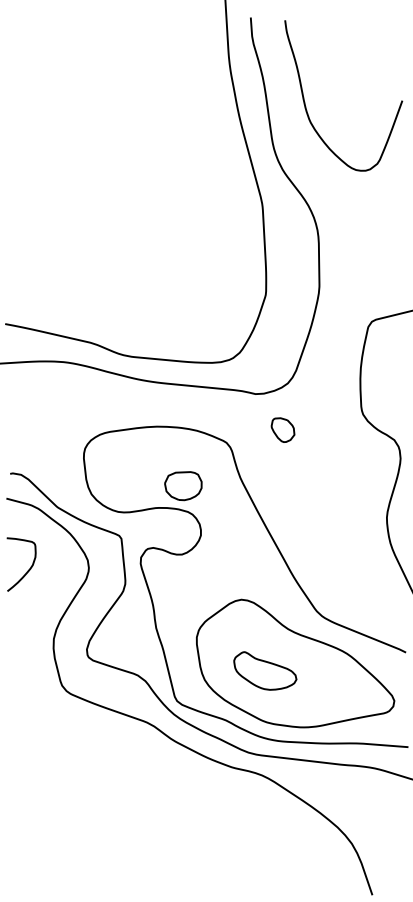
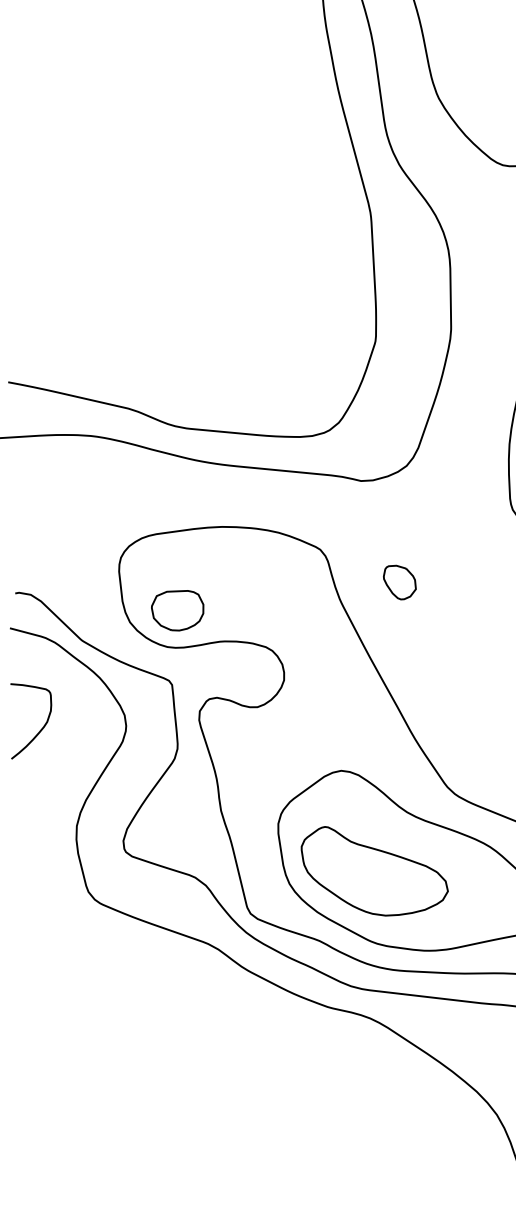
part: (282, 429) -> (399, 581), moved
part: (183, 486) -> (177, 611), moved
part: (265, 670) -> (375, 870), size x1.67

